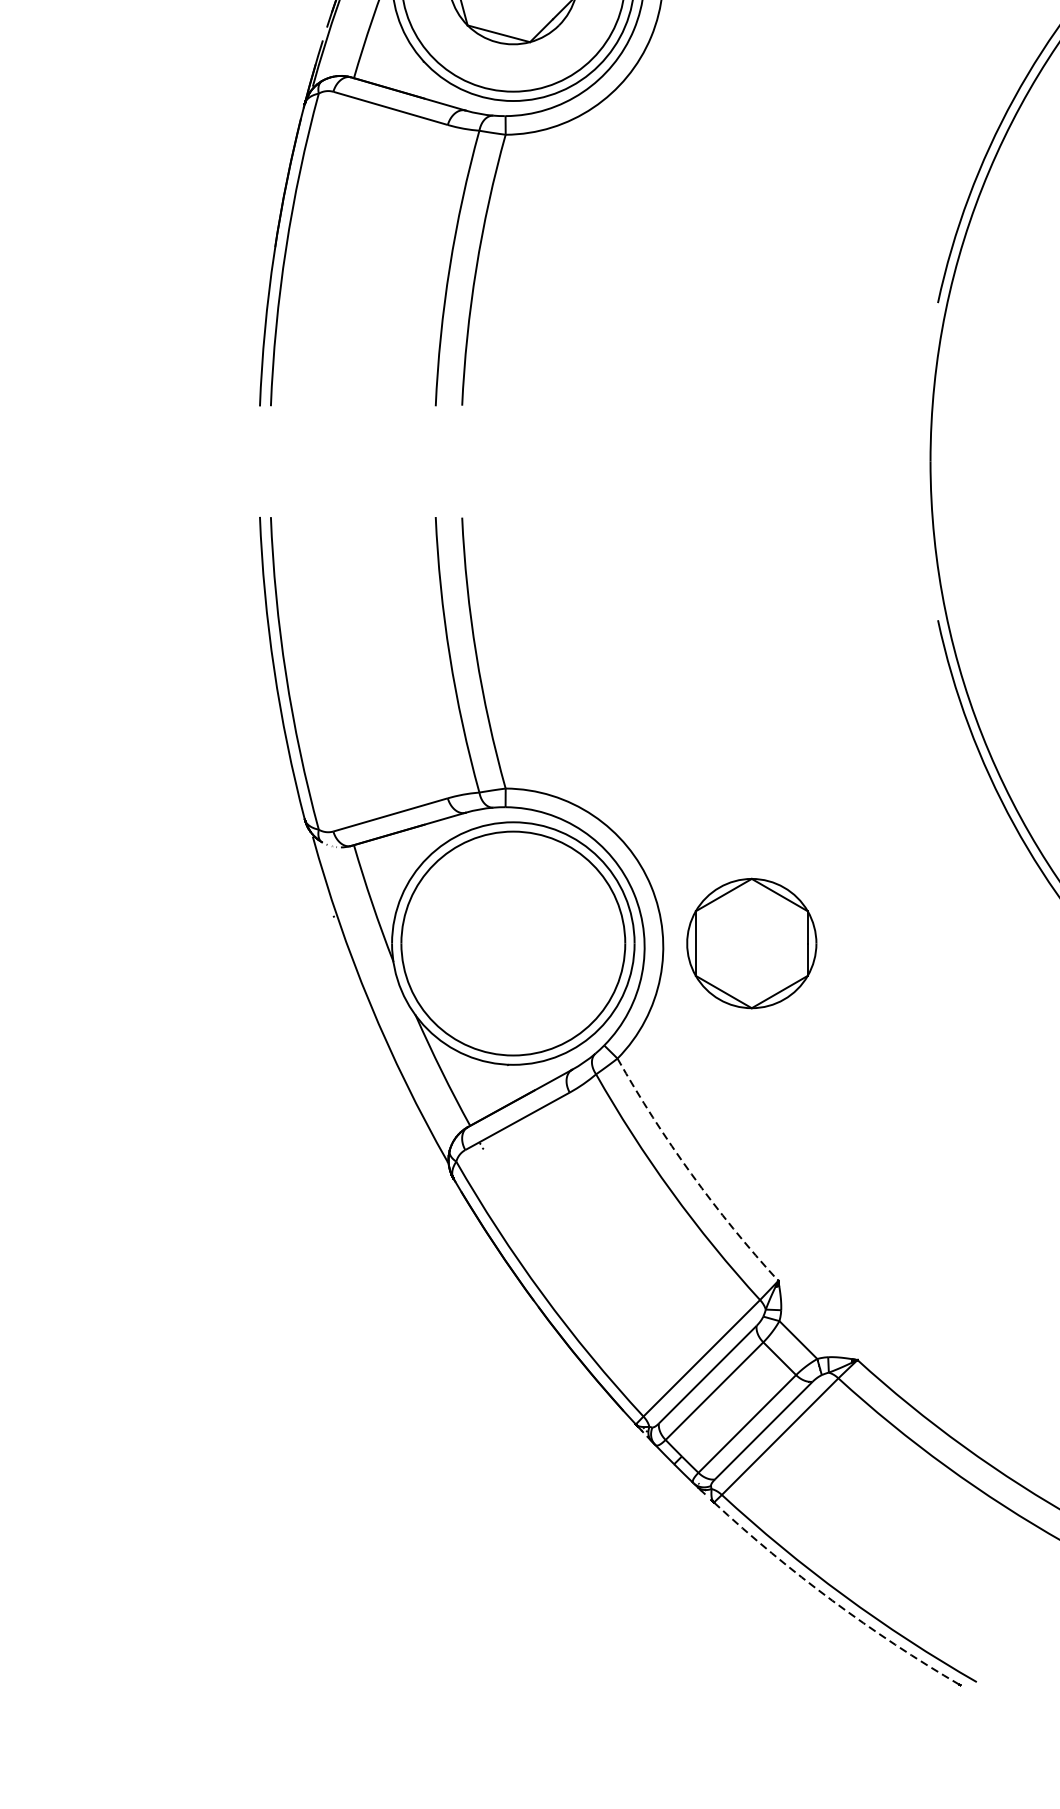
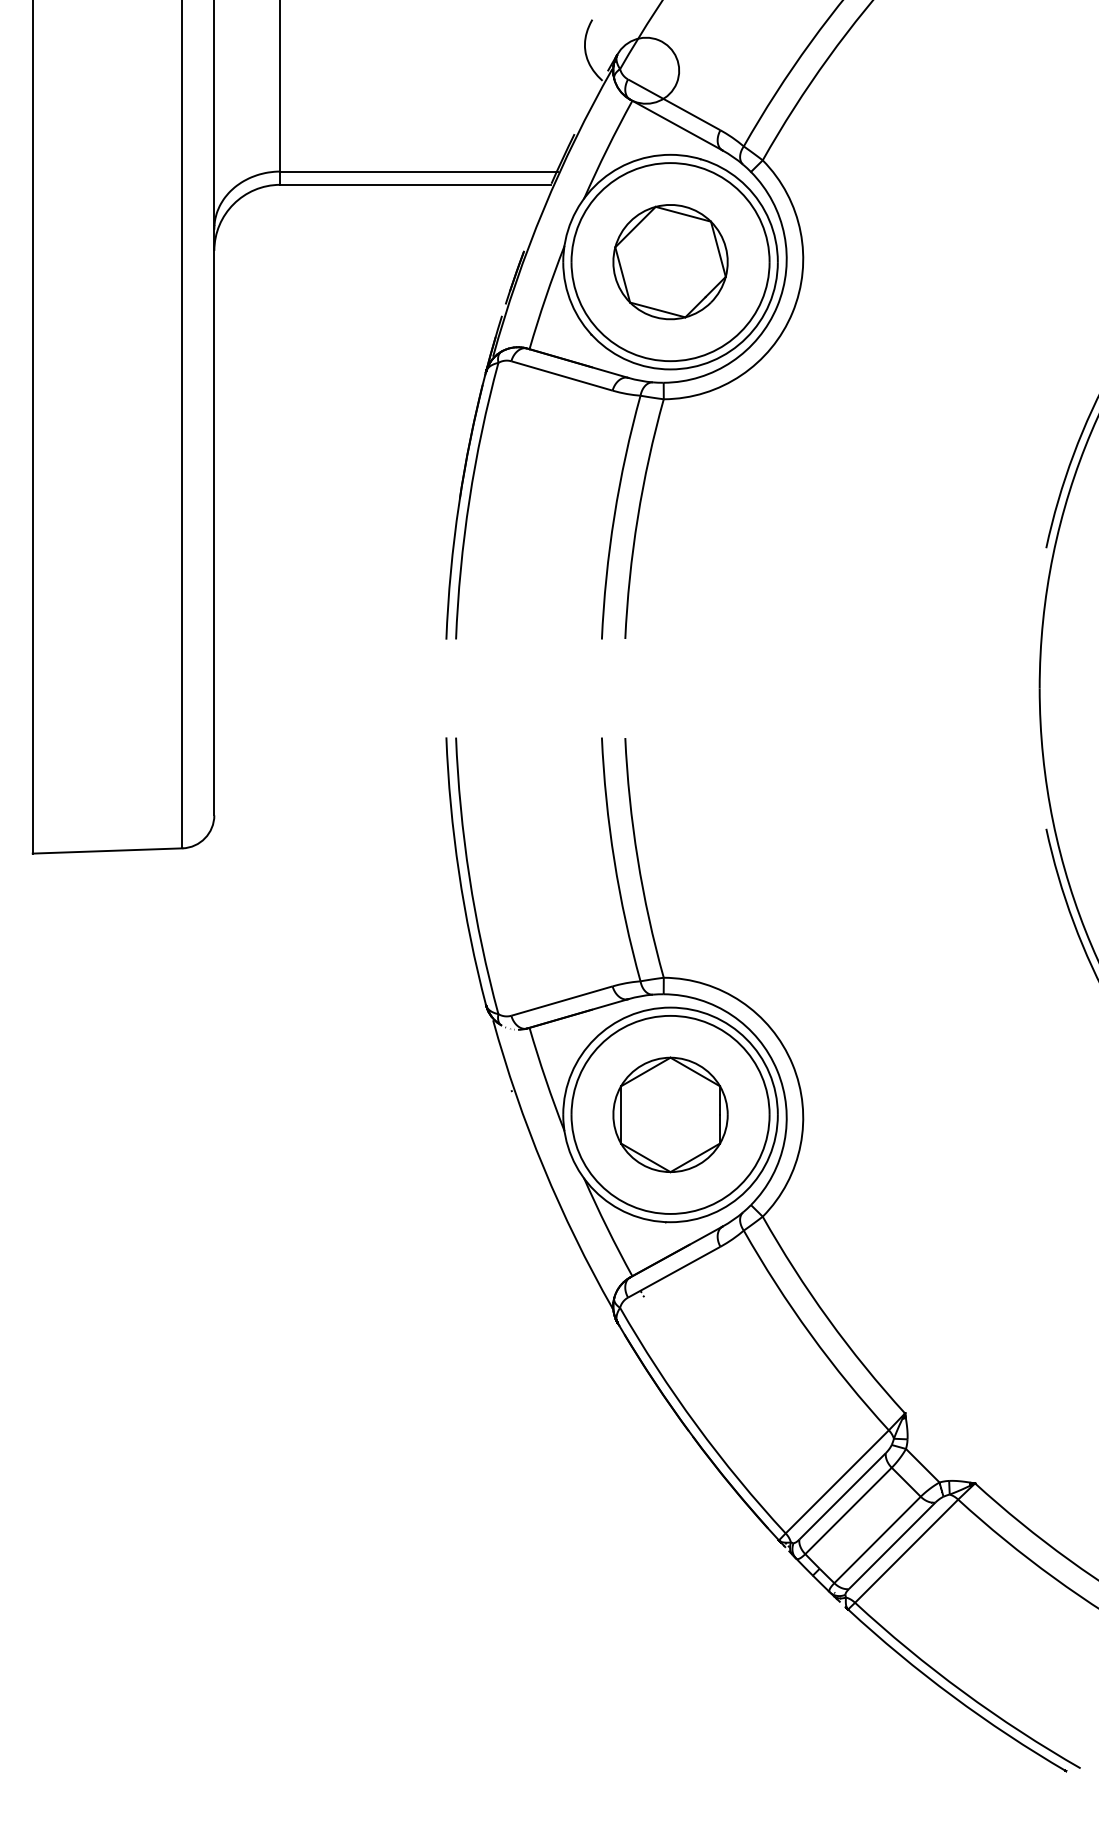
part: (751, 943) -> (670, 1114), moved
arc: (691, 1174) -> (828, 1319), dashed -> solid
arc: (831, 1600) -> (952, 1696), dashed -> solid

